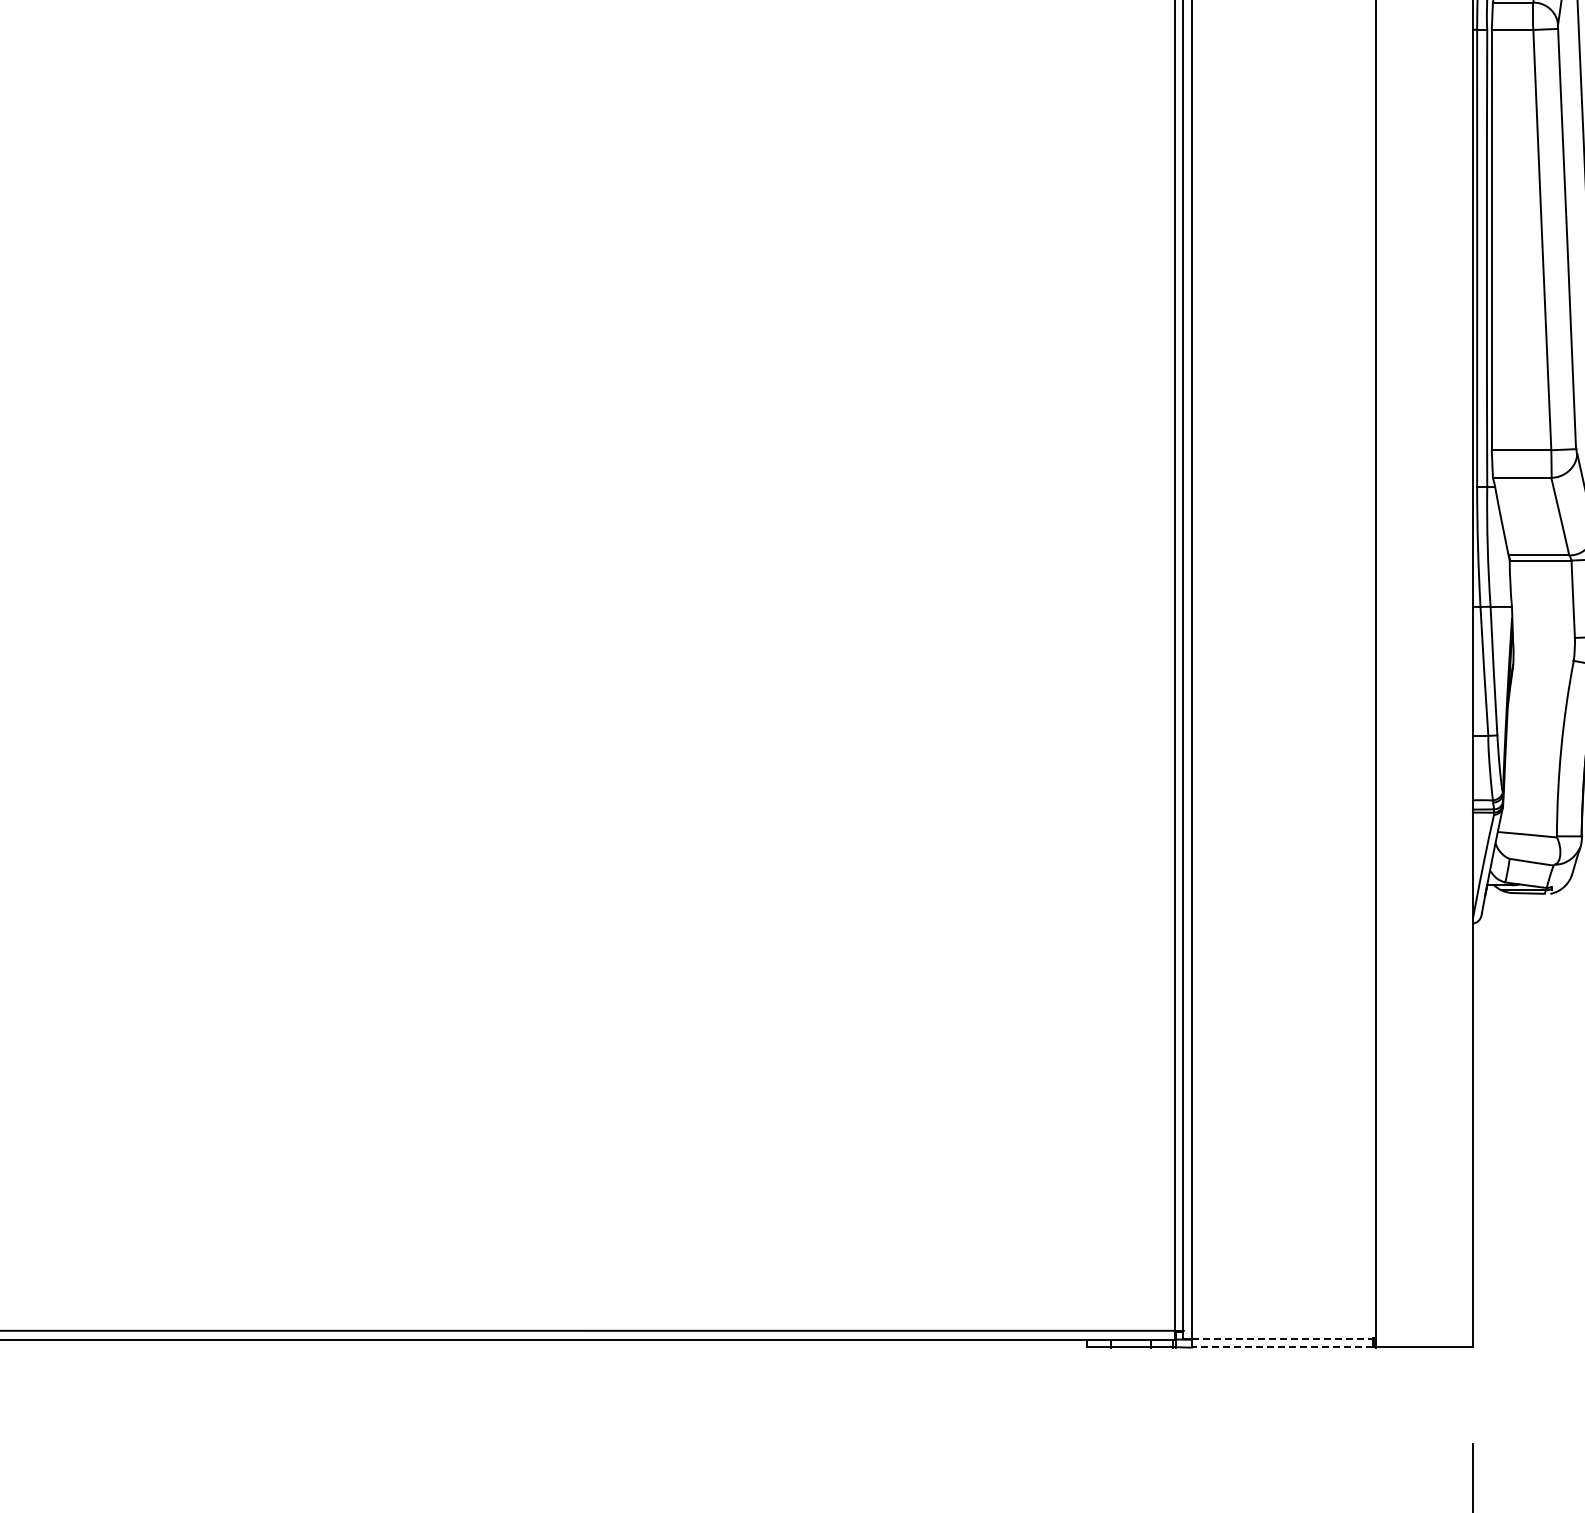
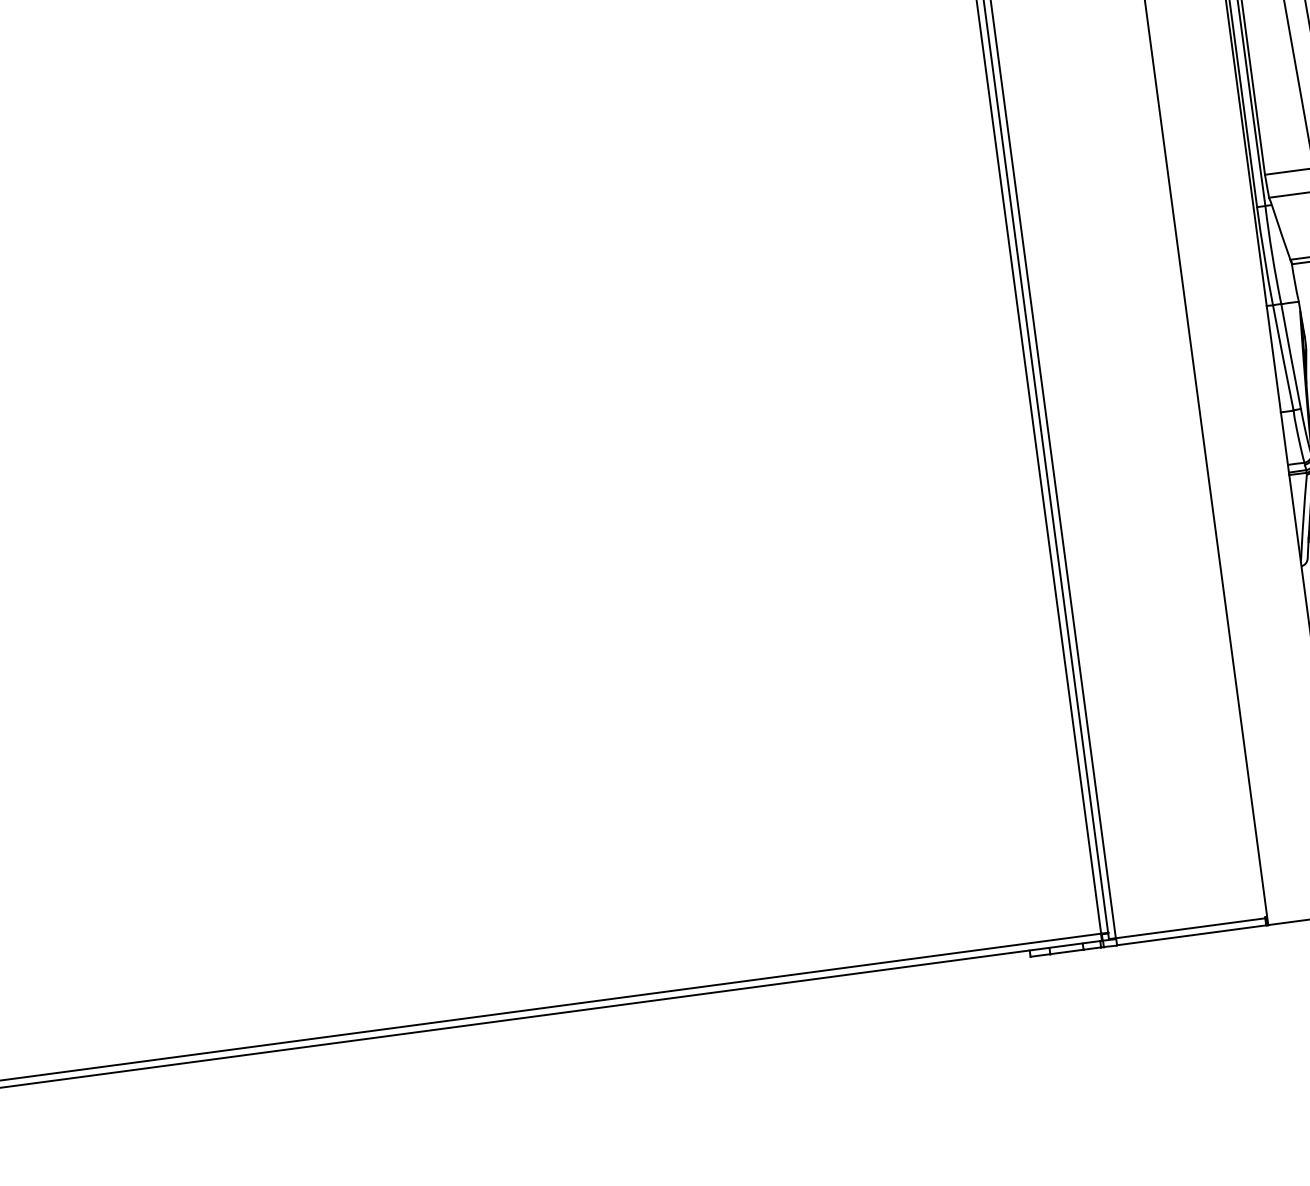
line: (1283, 1338) -> (1191, 928), dashed -> solid
line: (1282, 1347) -> (1191, 935), dashed -> solid

